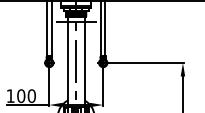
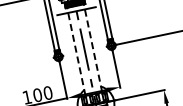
line: (67, 61) -> (76, 51), solid -> dashed
line: (84, 61) -> (92, 48), solid -> dashed

